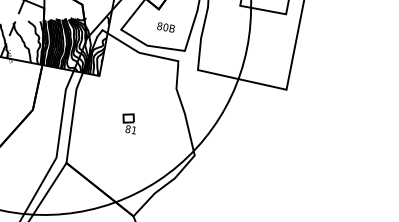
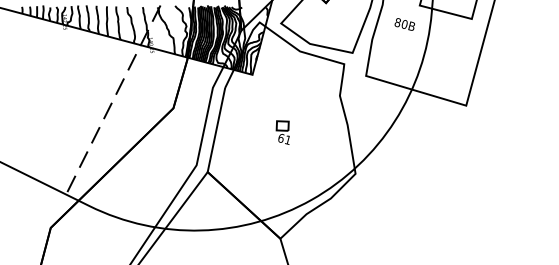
text: (165, 27) -> (404, 24), moved
text: (128, 128) -> (281, 137), 81 -> 61

